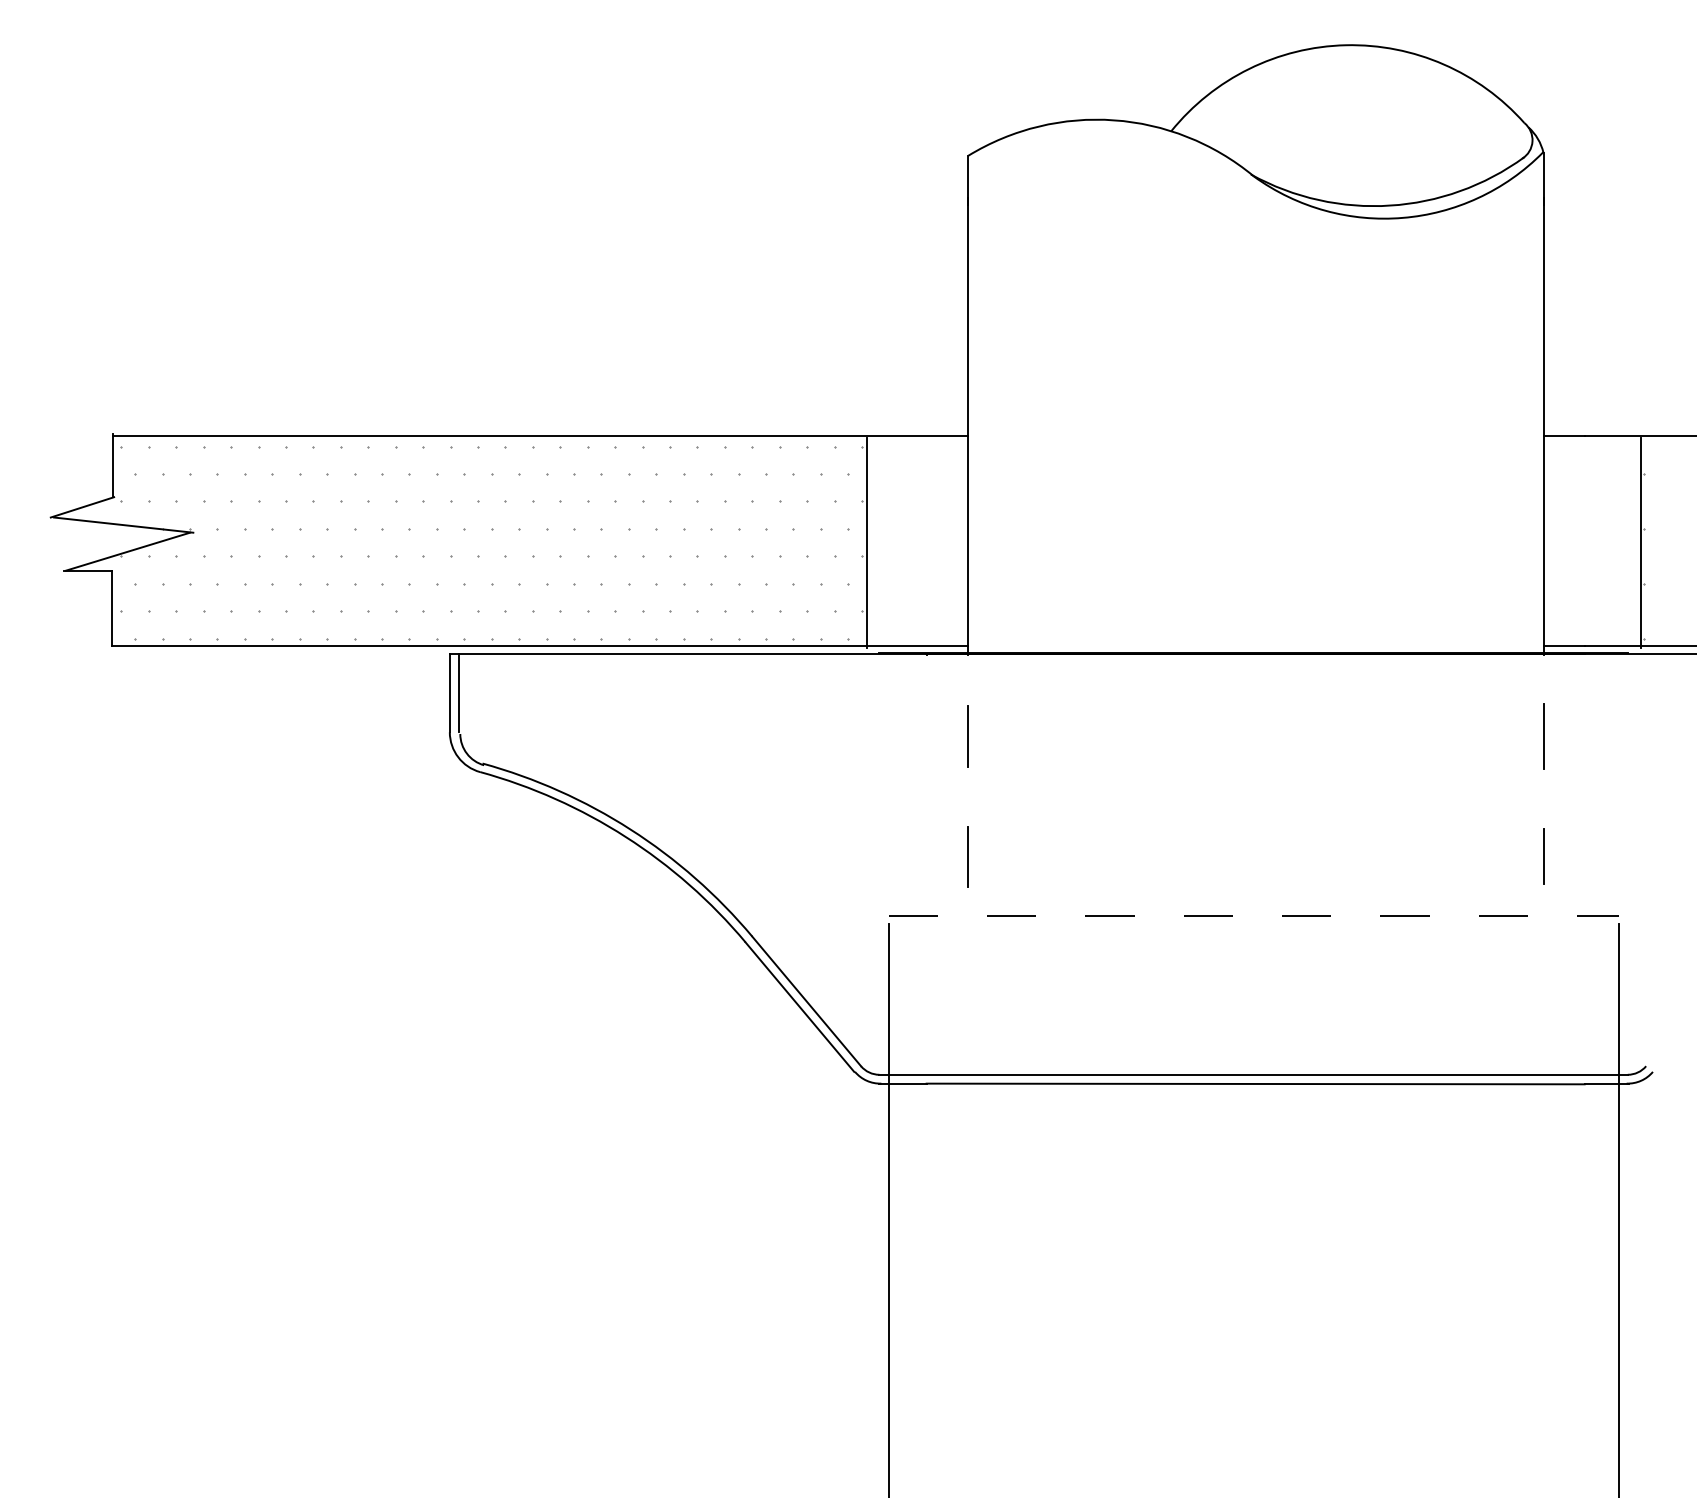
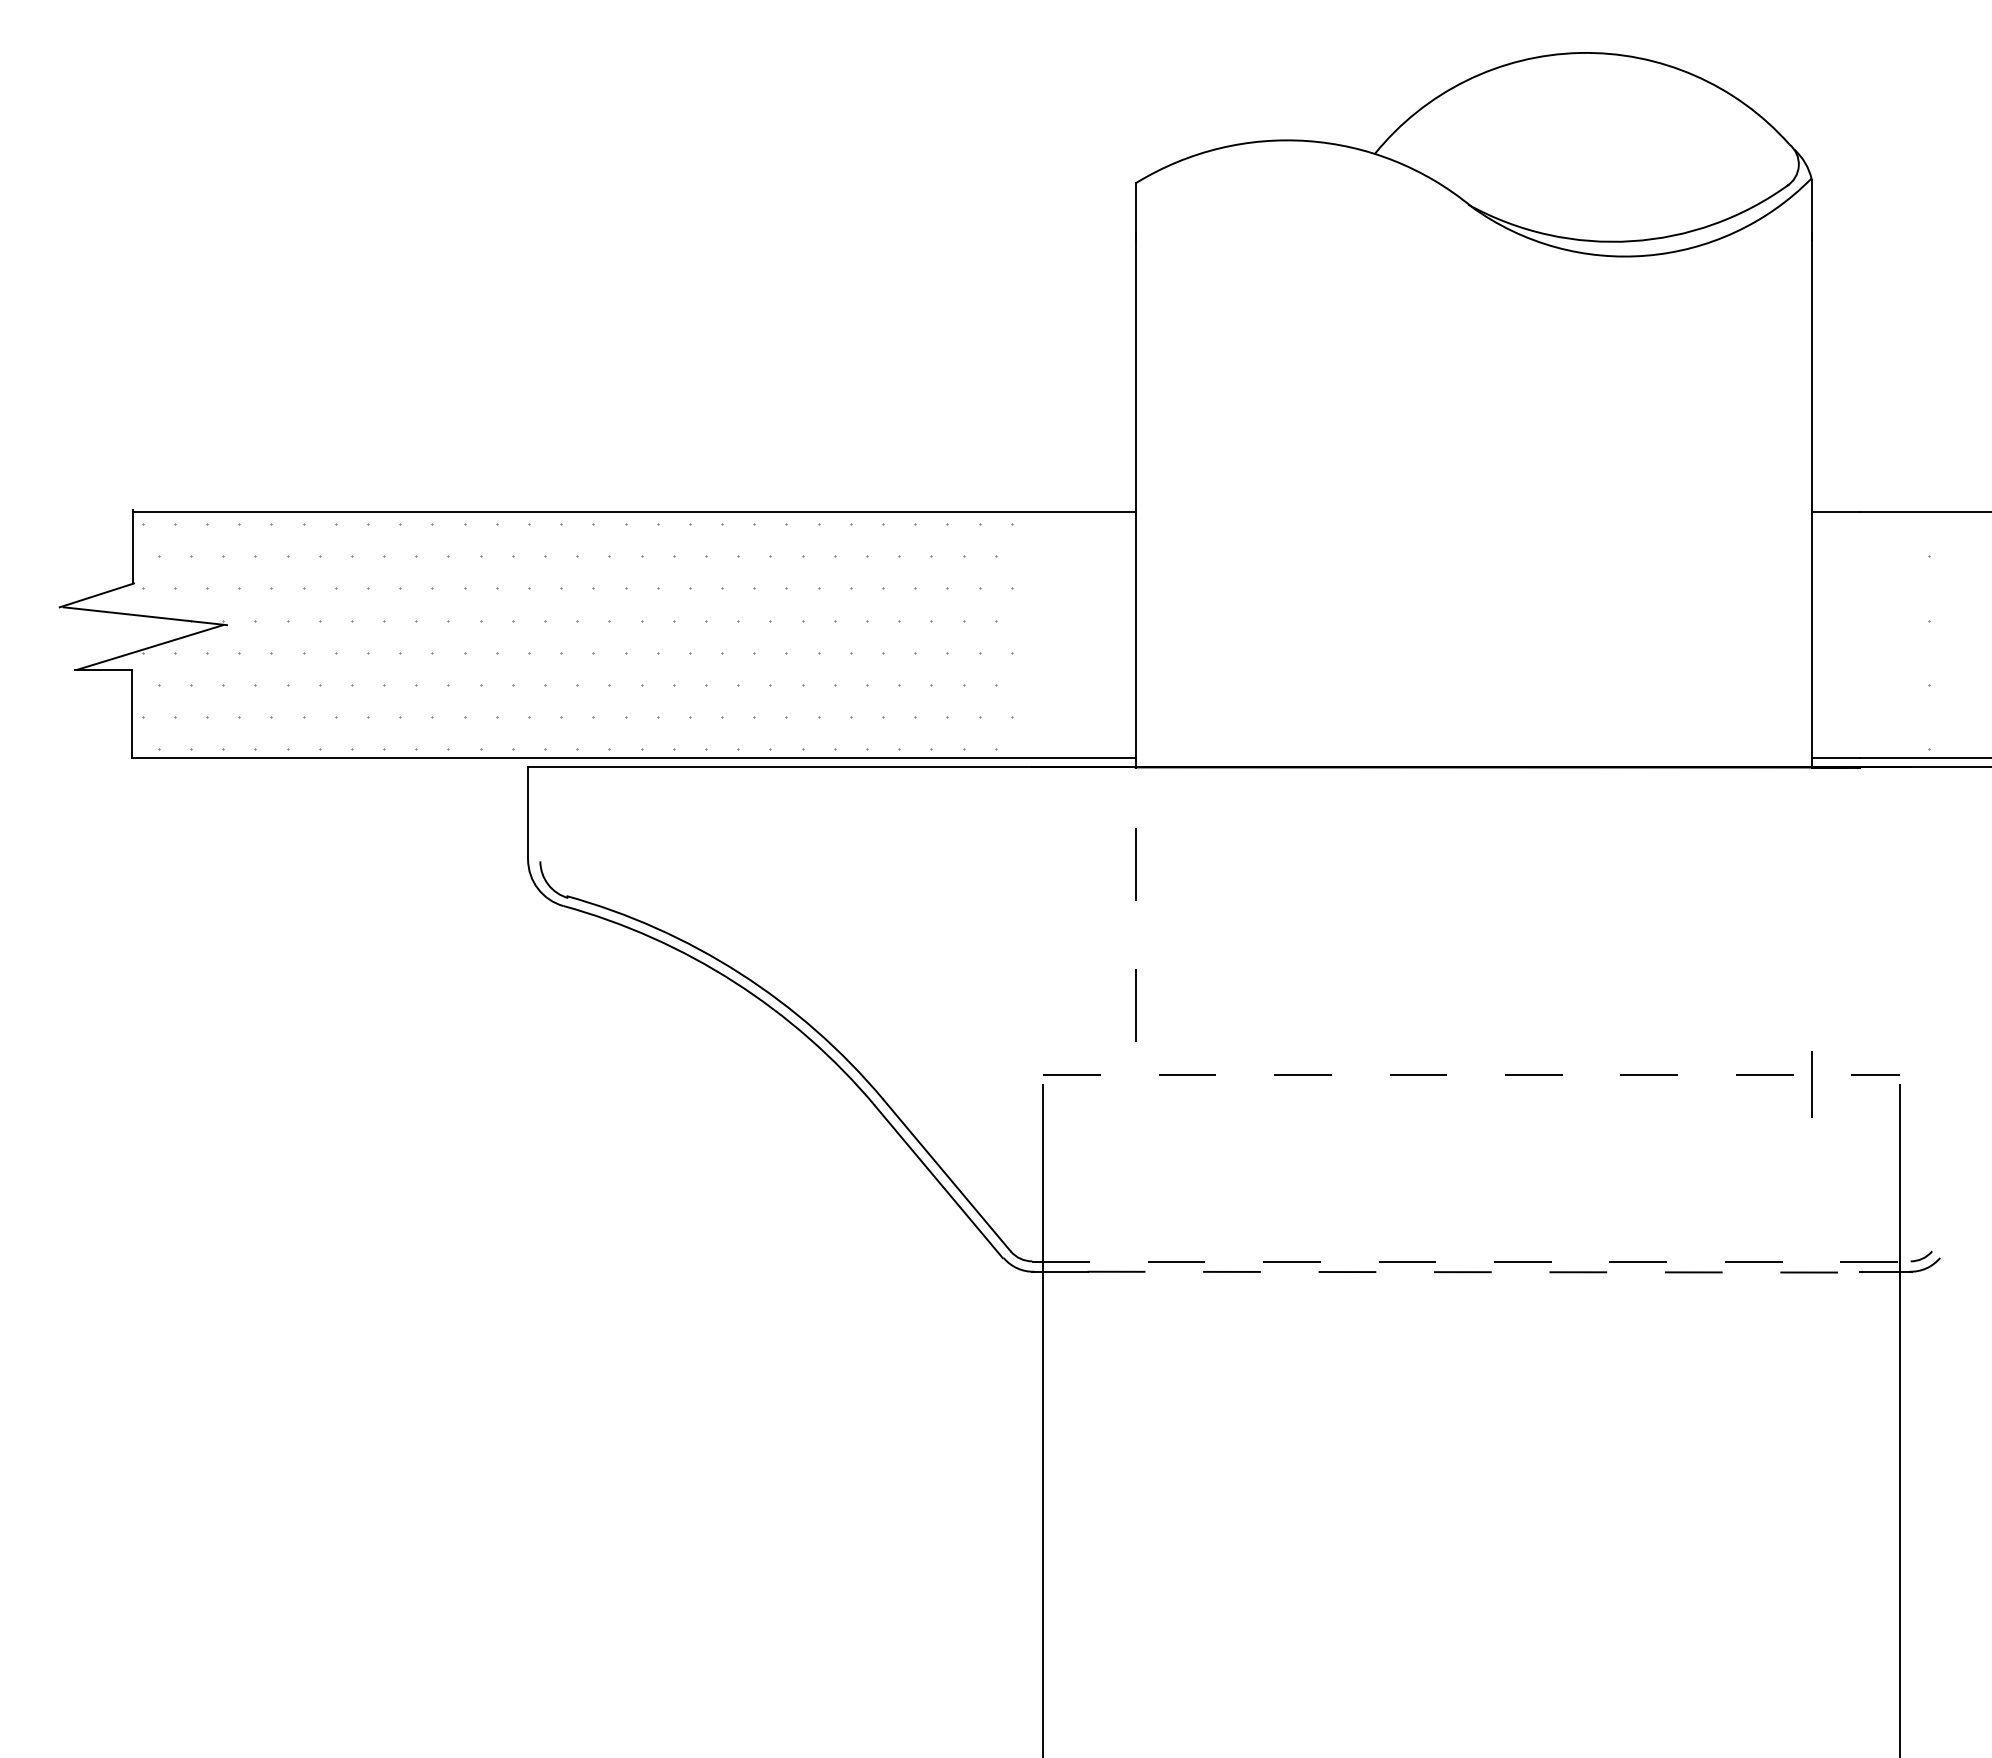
line: (867, 542) -> (1018, 636), removed
line: (1641, 542) -> (1926, 636), removed
line: (458, 693) -> (538, 813), removed
line: (1543, 736) -> (1811, 864), removed
line: (1543, 856) -> (1811, 1084), moved
line: (1253, 1075) -> (1471, 1262), solid -> dashed
line: (1256, 1084) -> (1474, 1272), solid -> dashed

